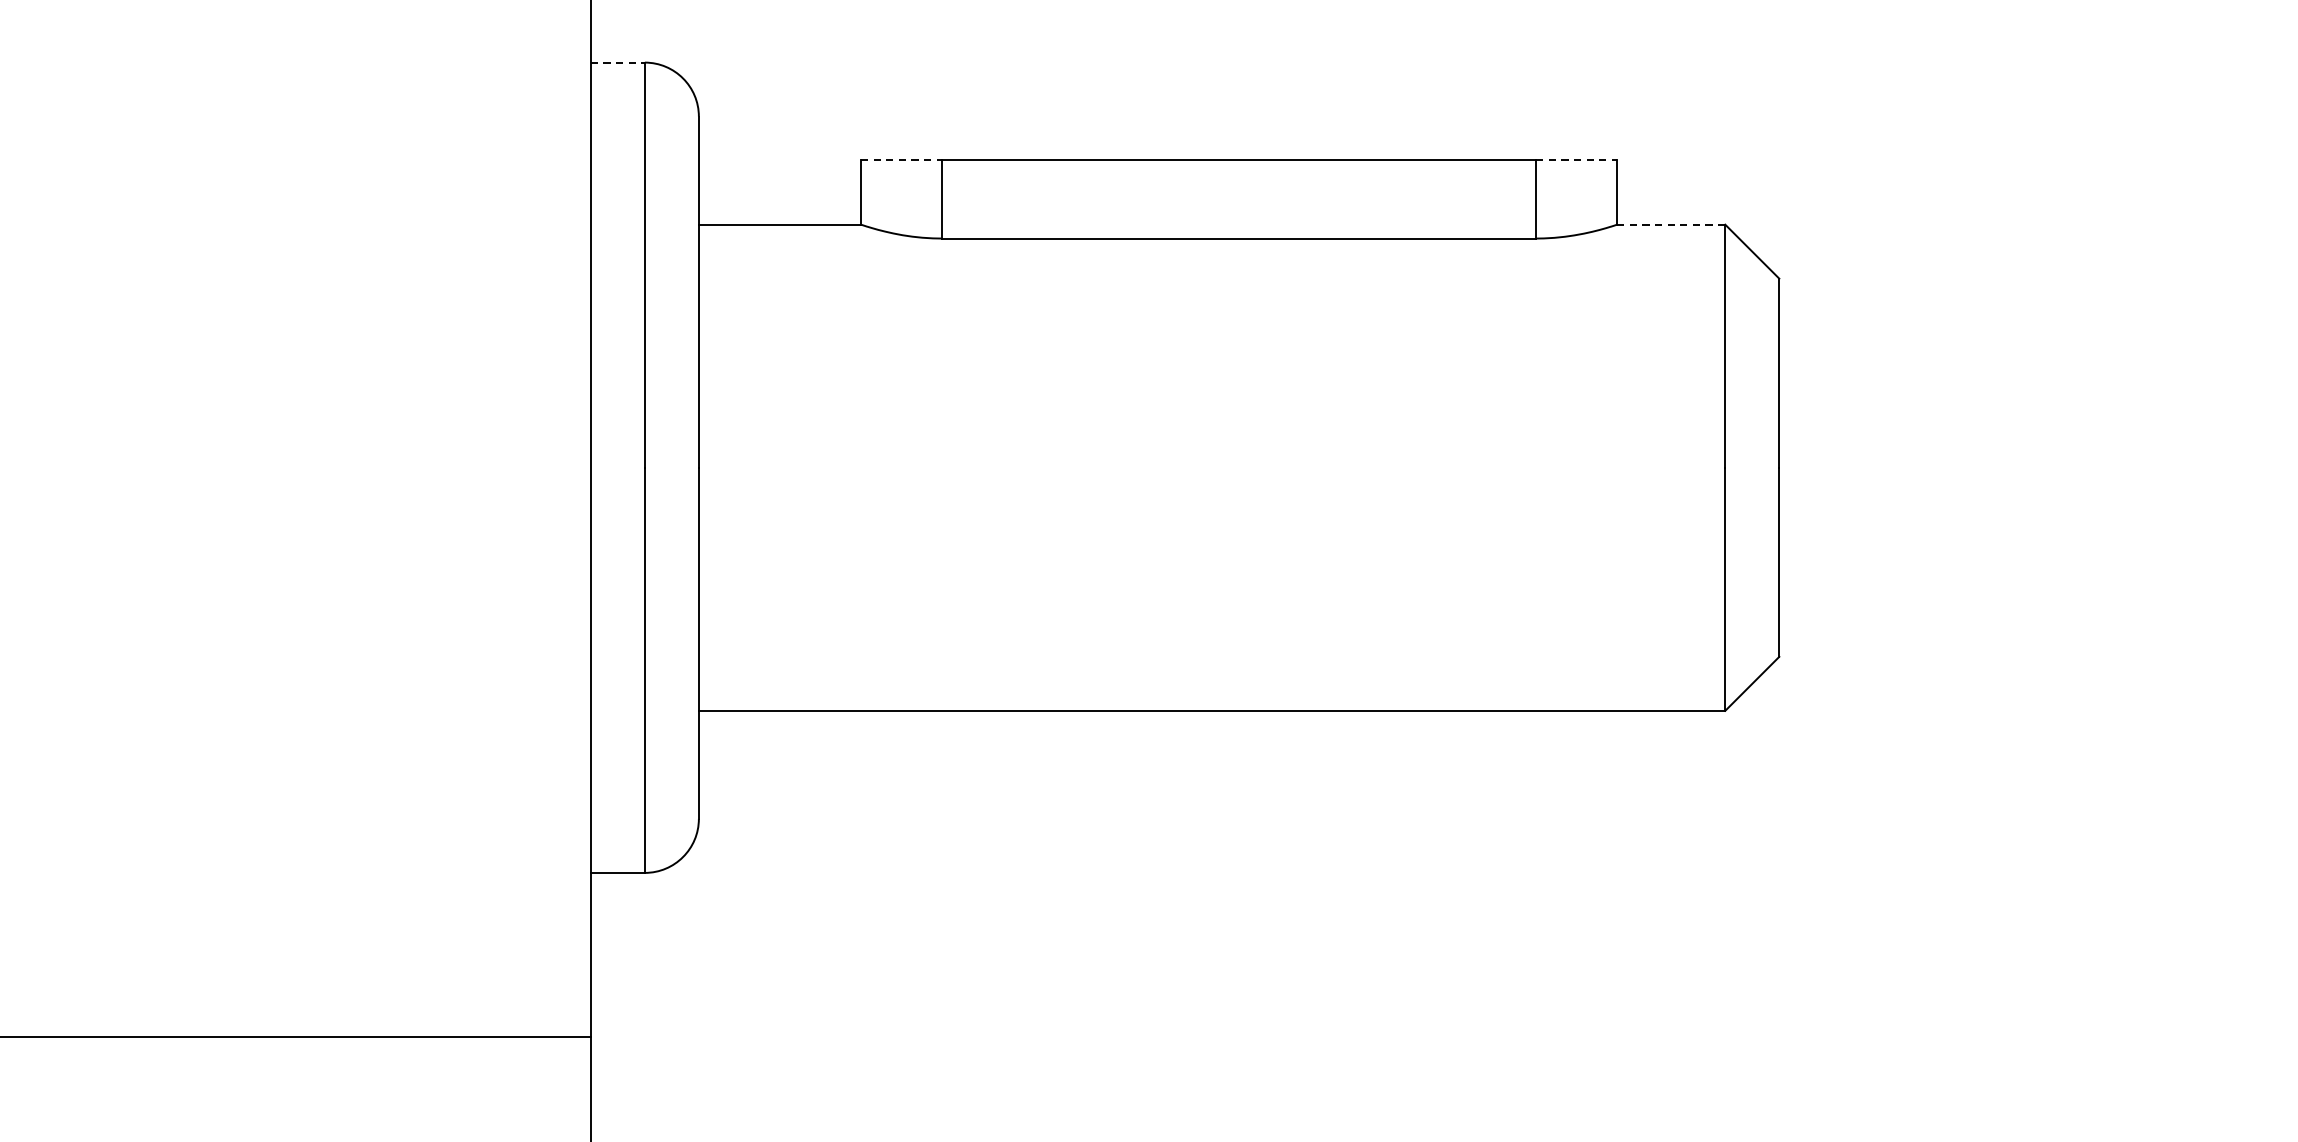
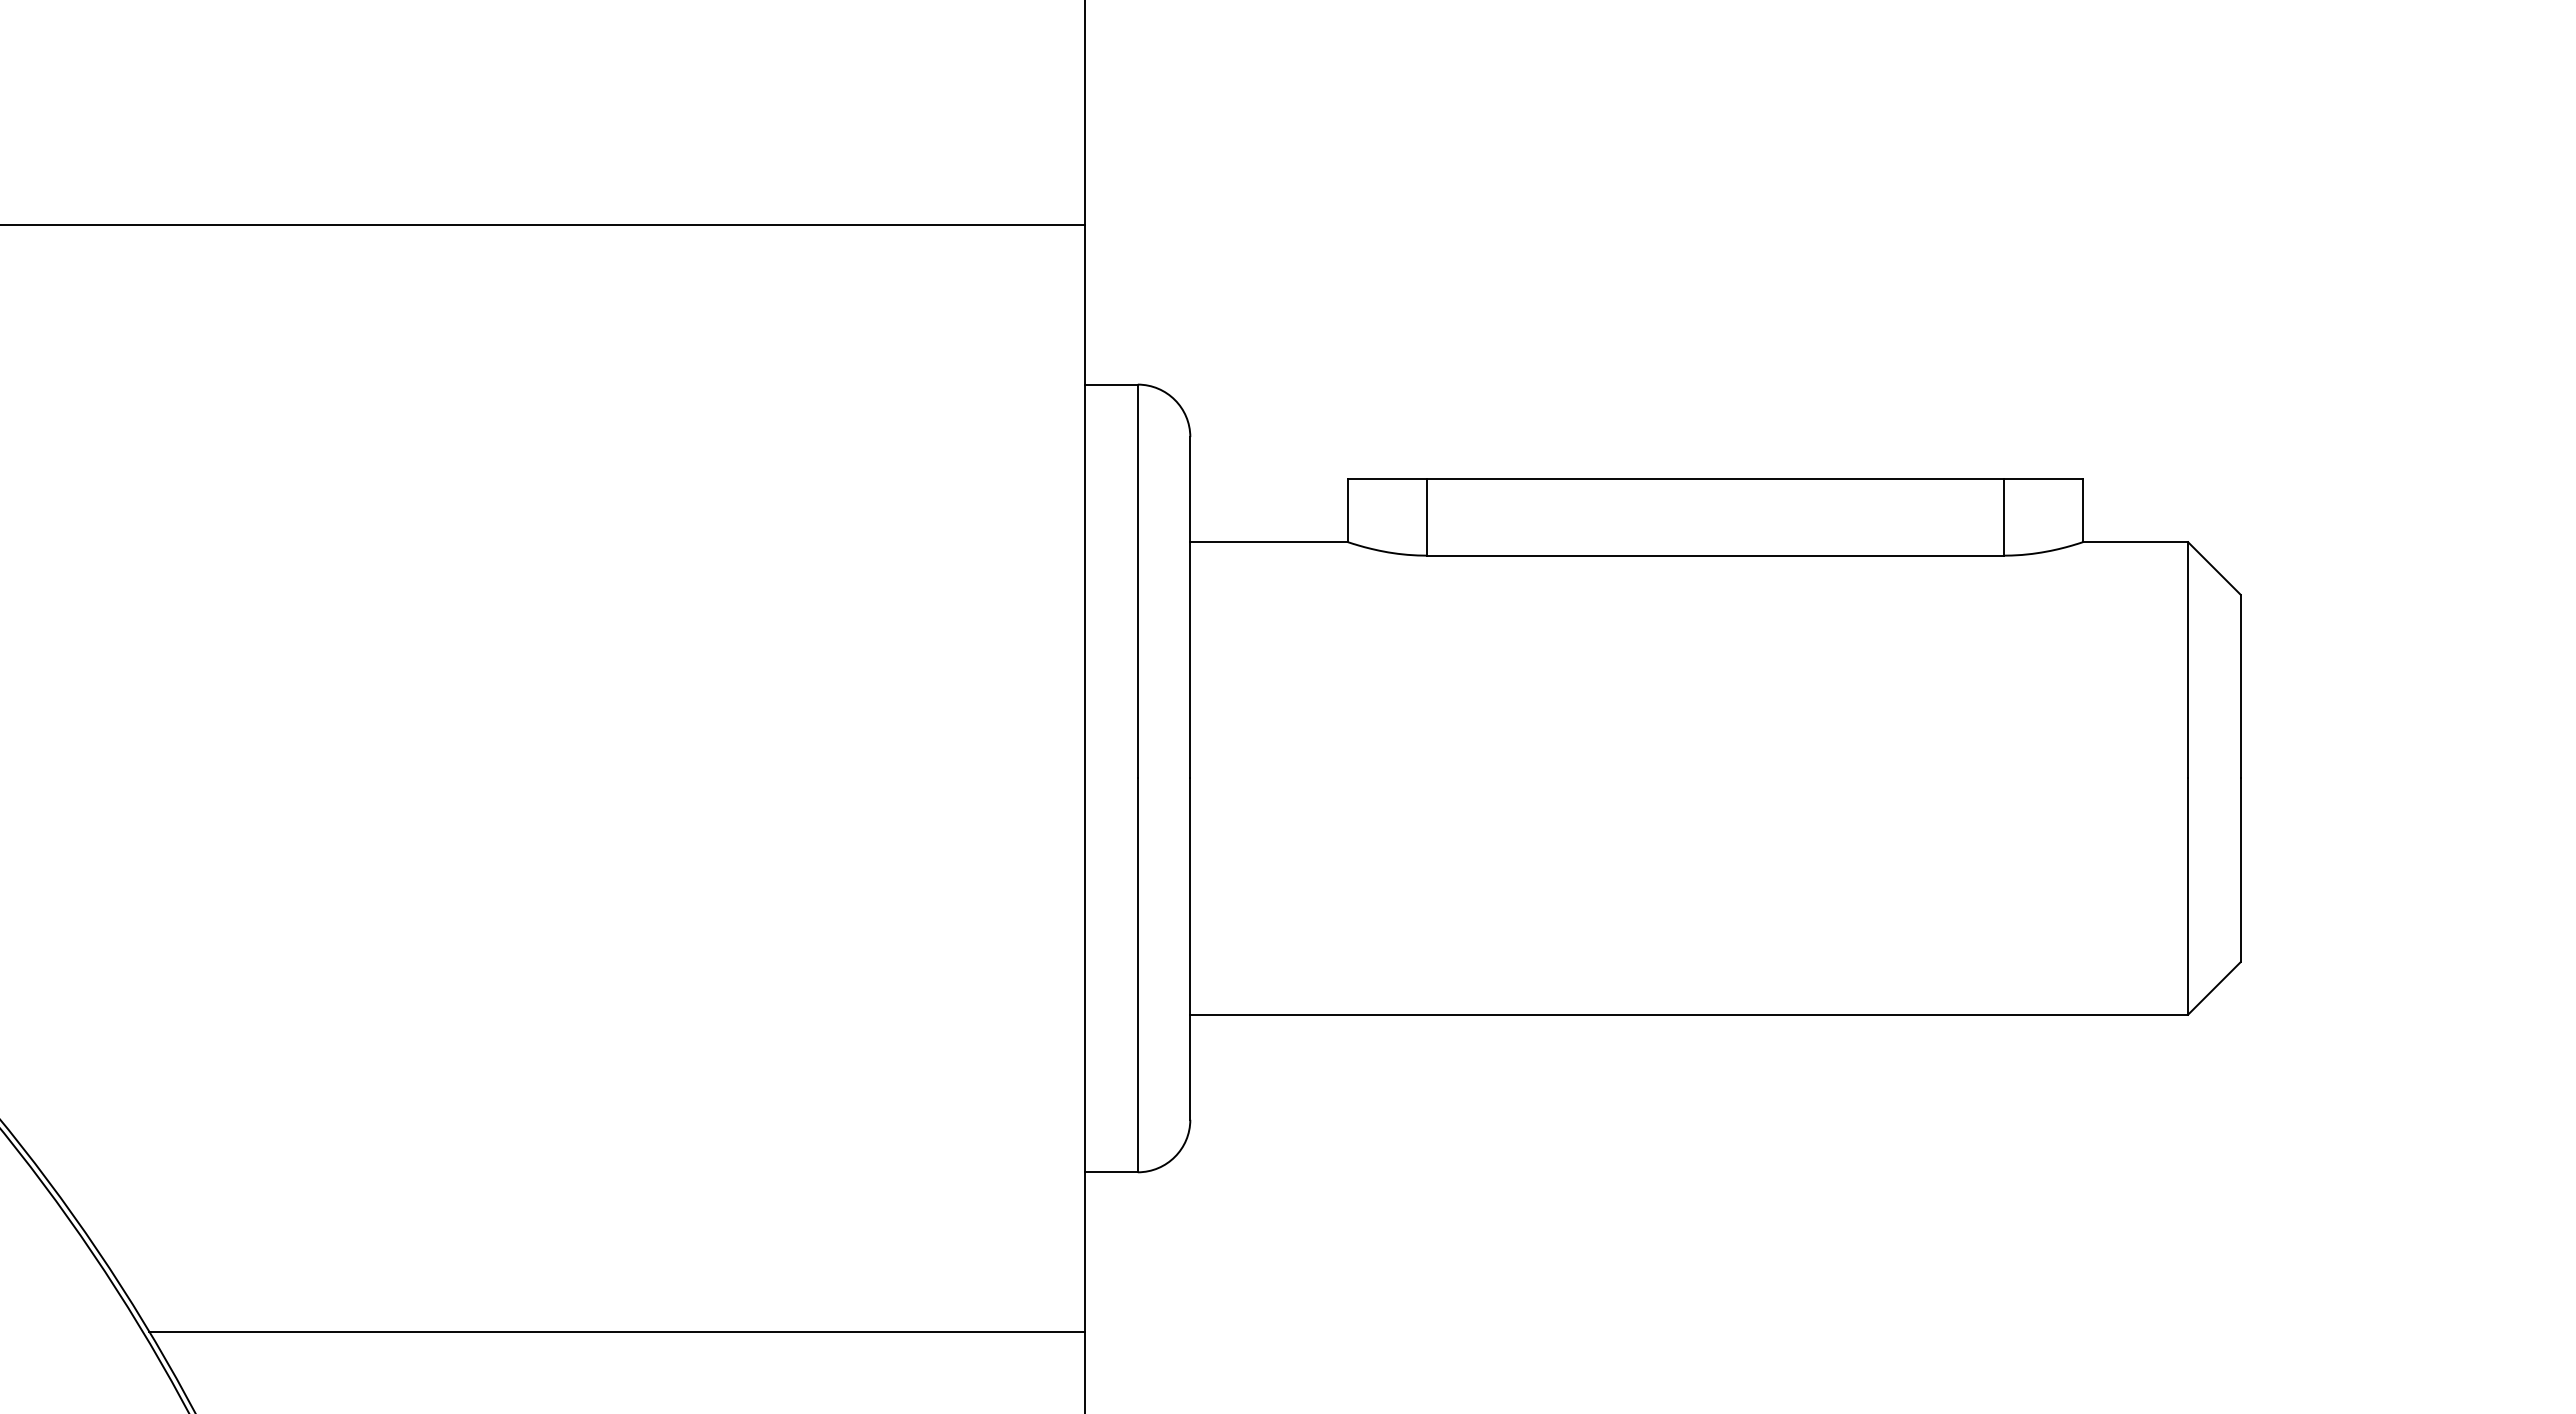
line: (618, 62) -> (1112, 384), dashed -> solid
line: (901, 160) -> (1387, 479), dashed -> solid
line: (1577, 160) -> (2044, 479), dashed -> solid
line: (1671, 225) -> (2135, 542), dashed -> solid

